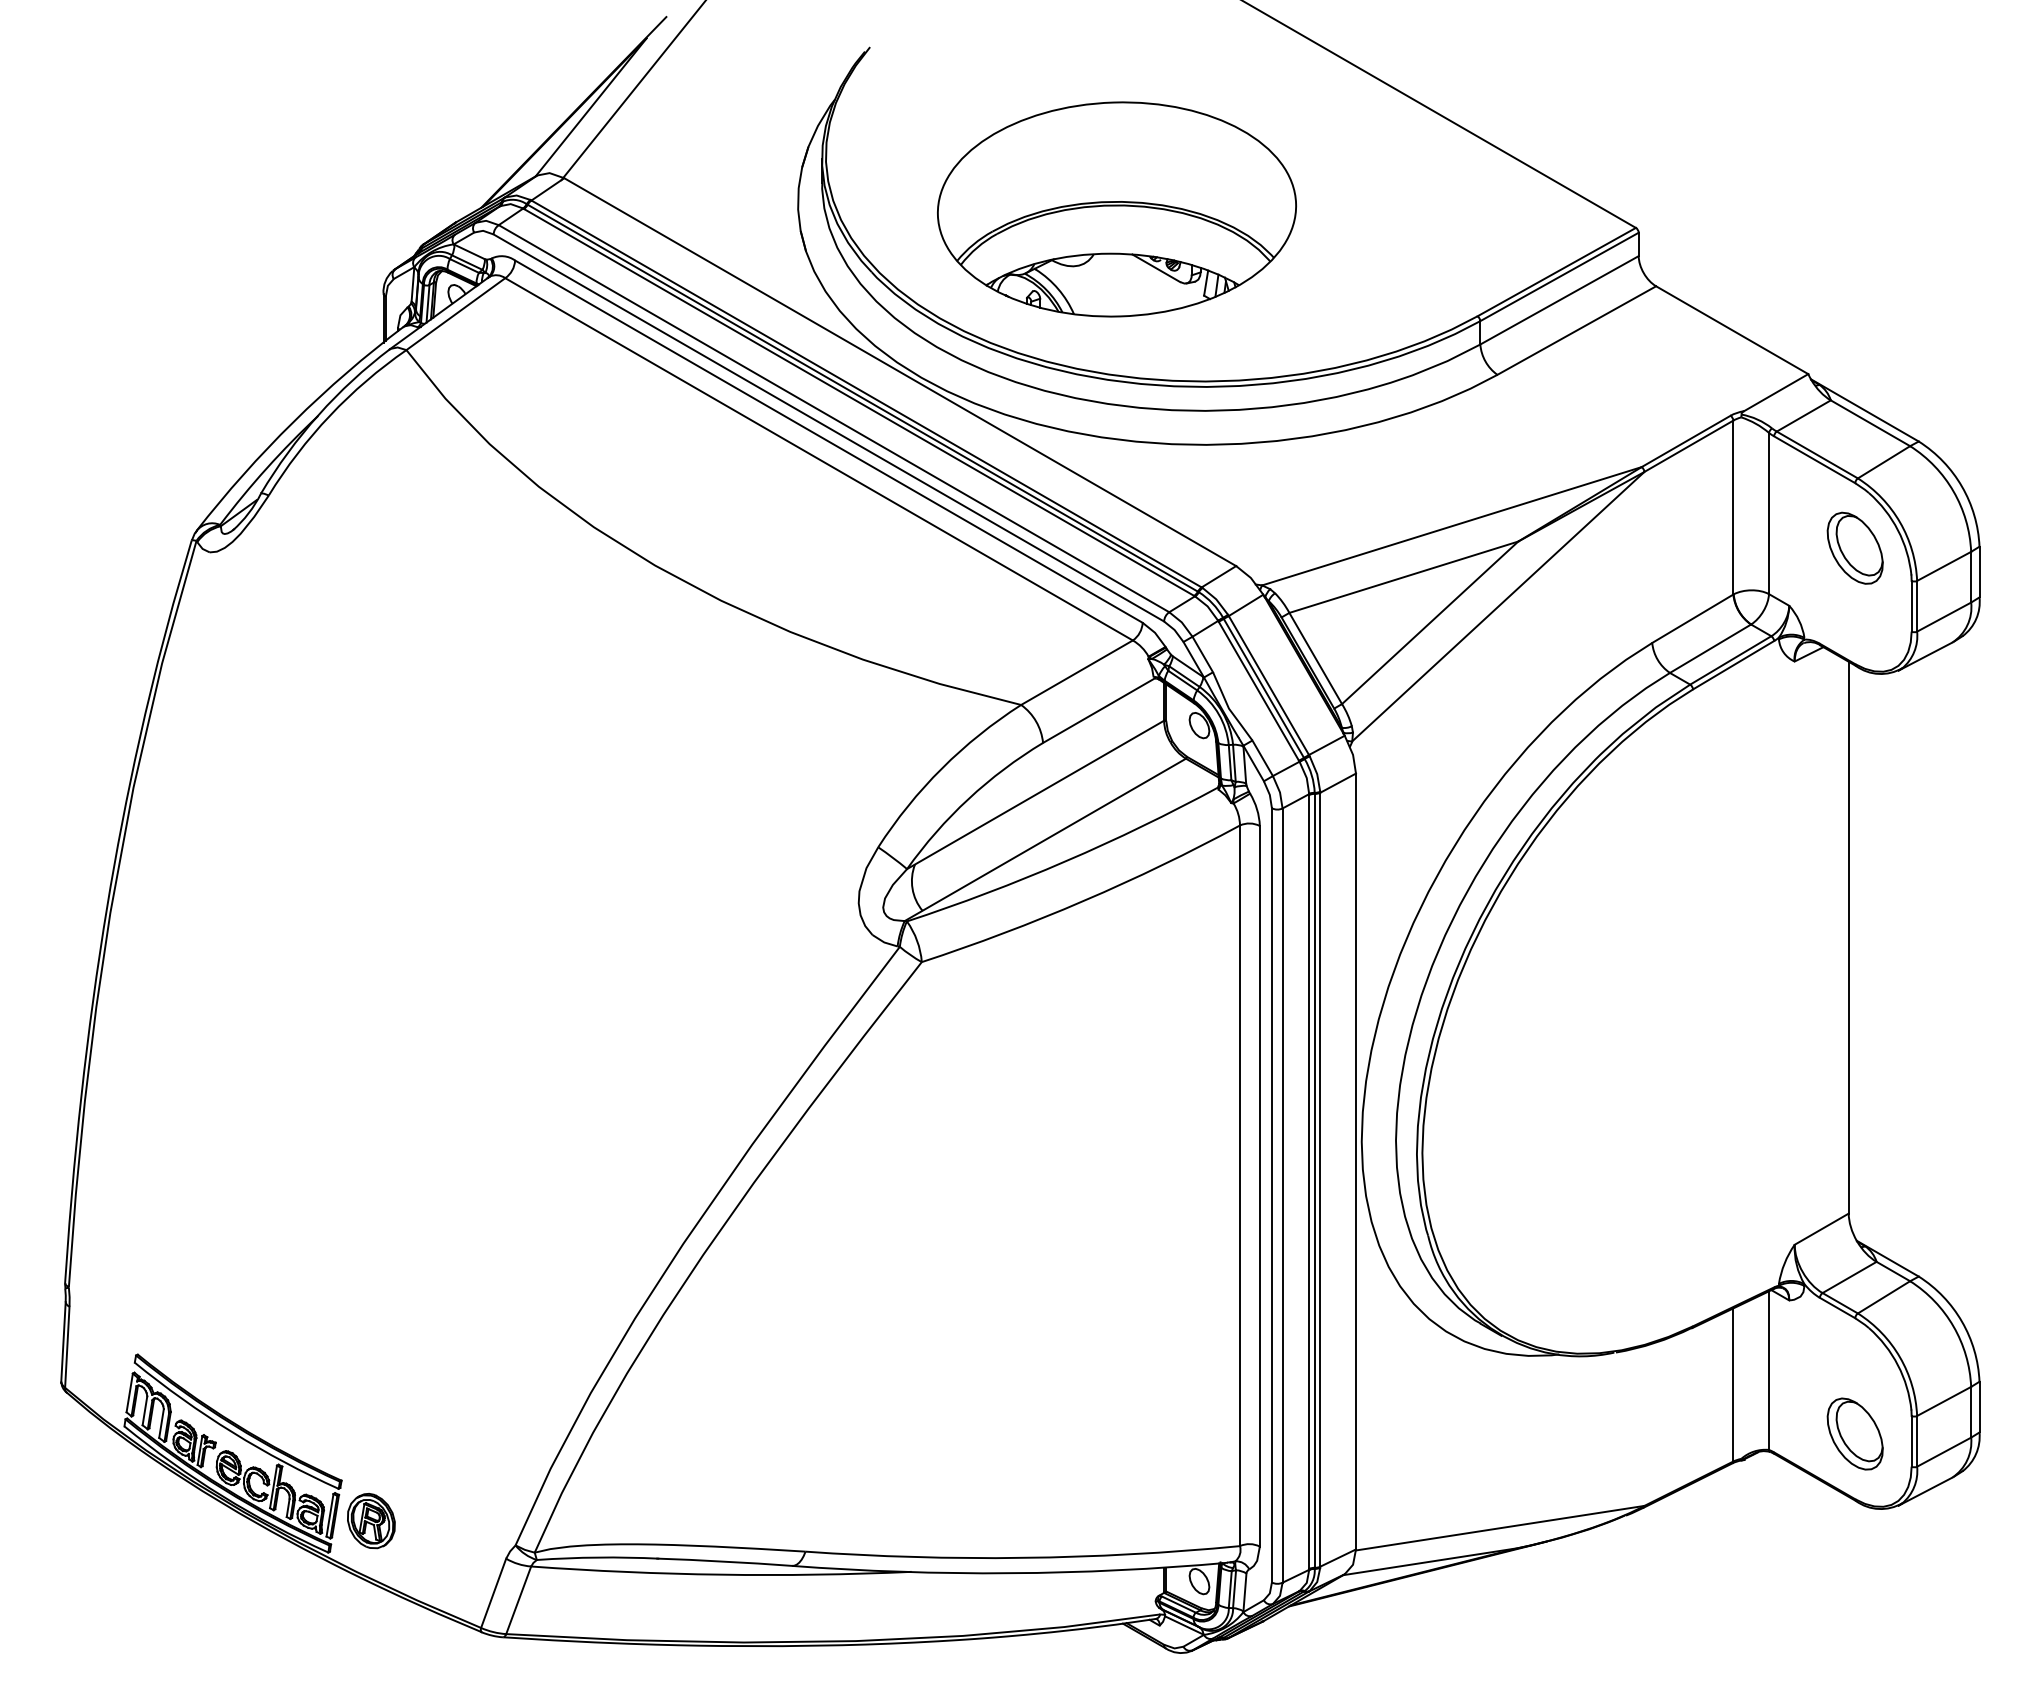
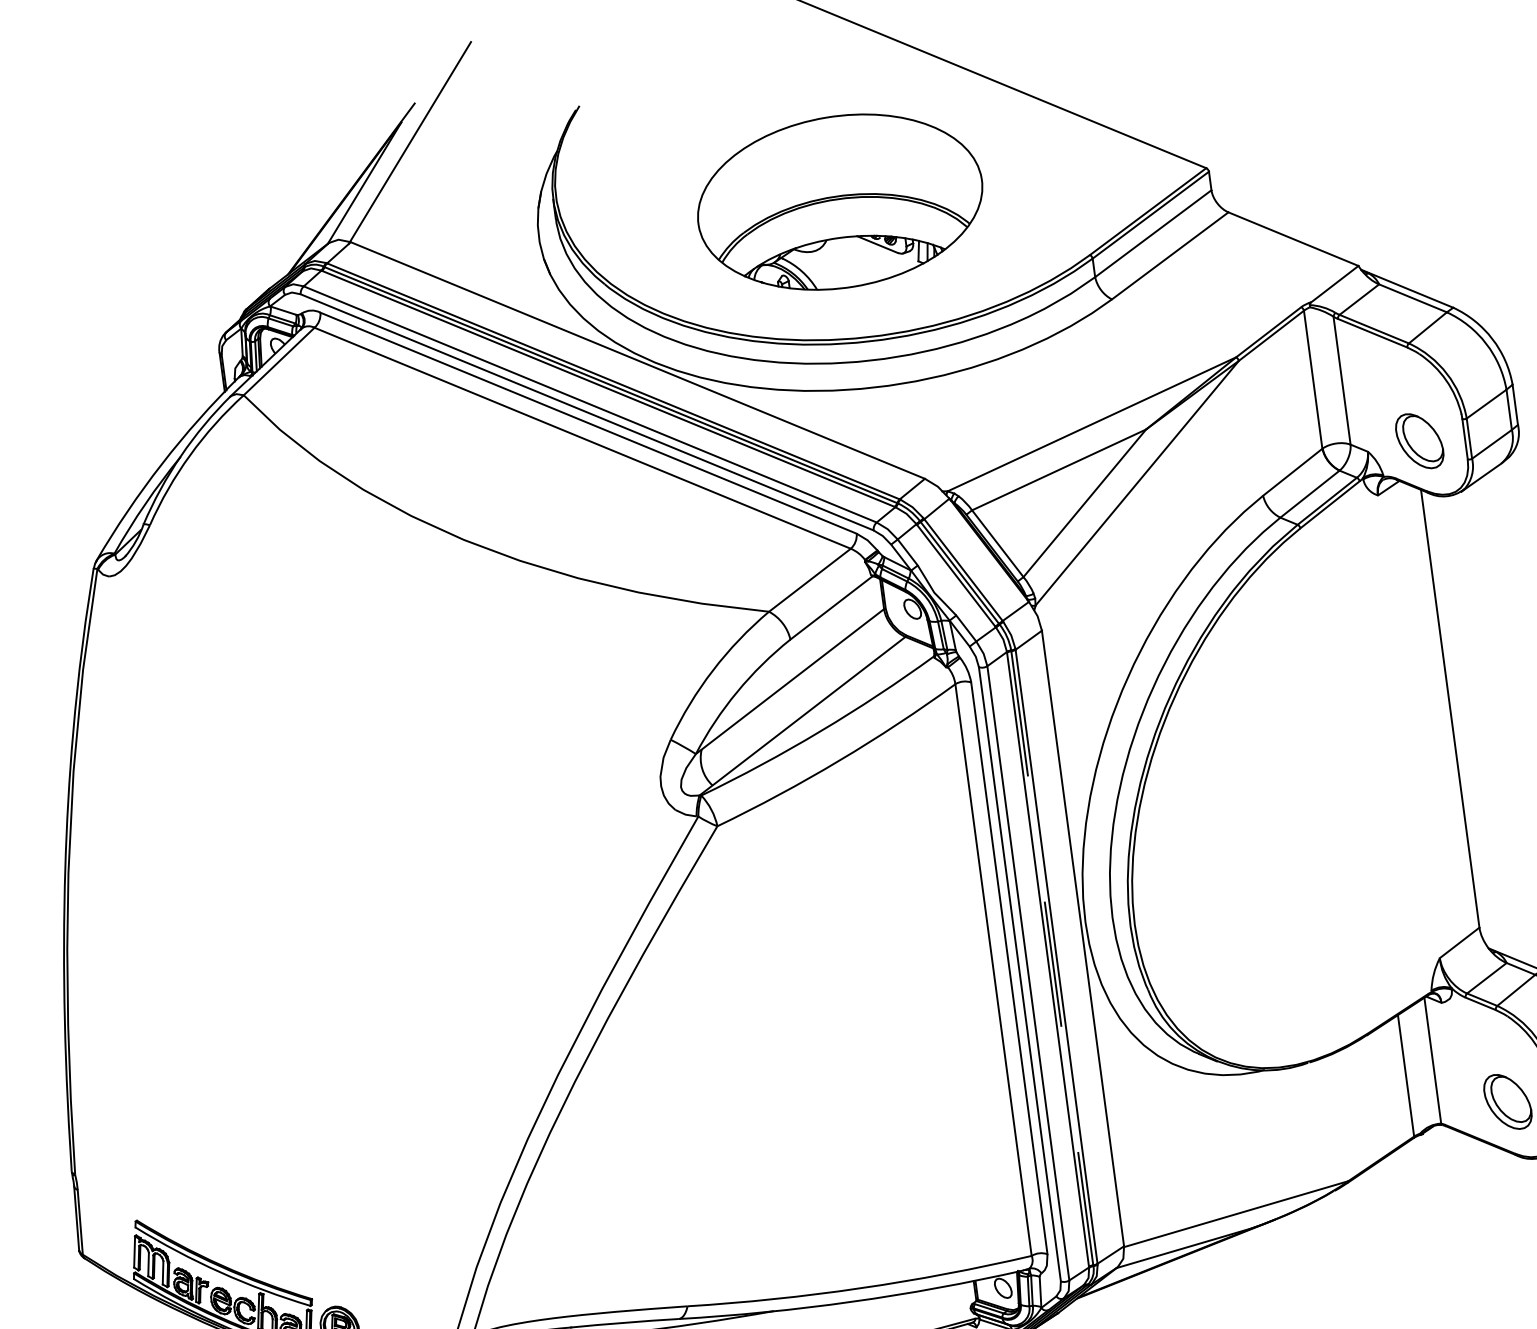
part: (1116, 209) -> (839, 202), moved
part: (1854, 547) -> (1419, 440), moved
line: (1314, 1180) -> (1052, 957), solid -> dashed

